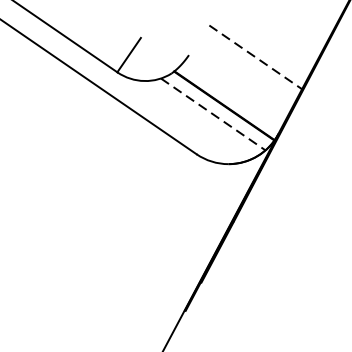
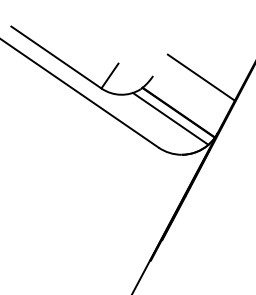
line: (255, 57) -> (201, 77), dashed -> solid
line: (212, 113) -> (170, 118), dashed -> solid

